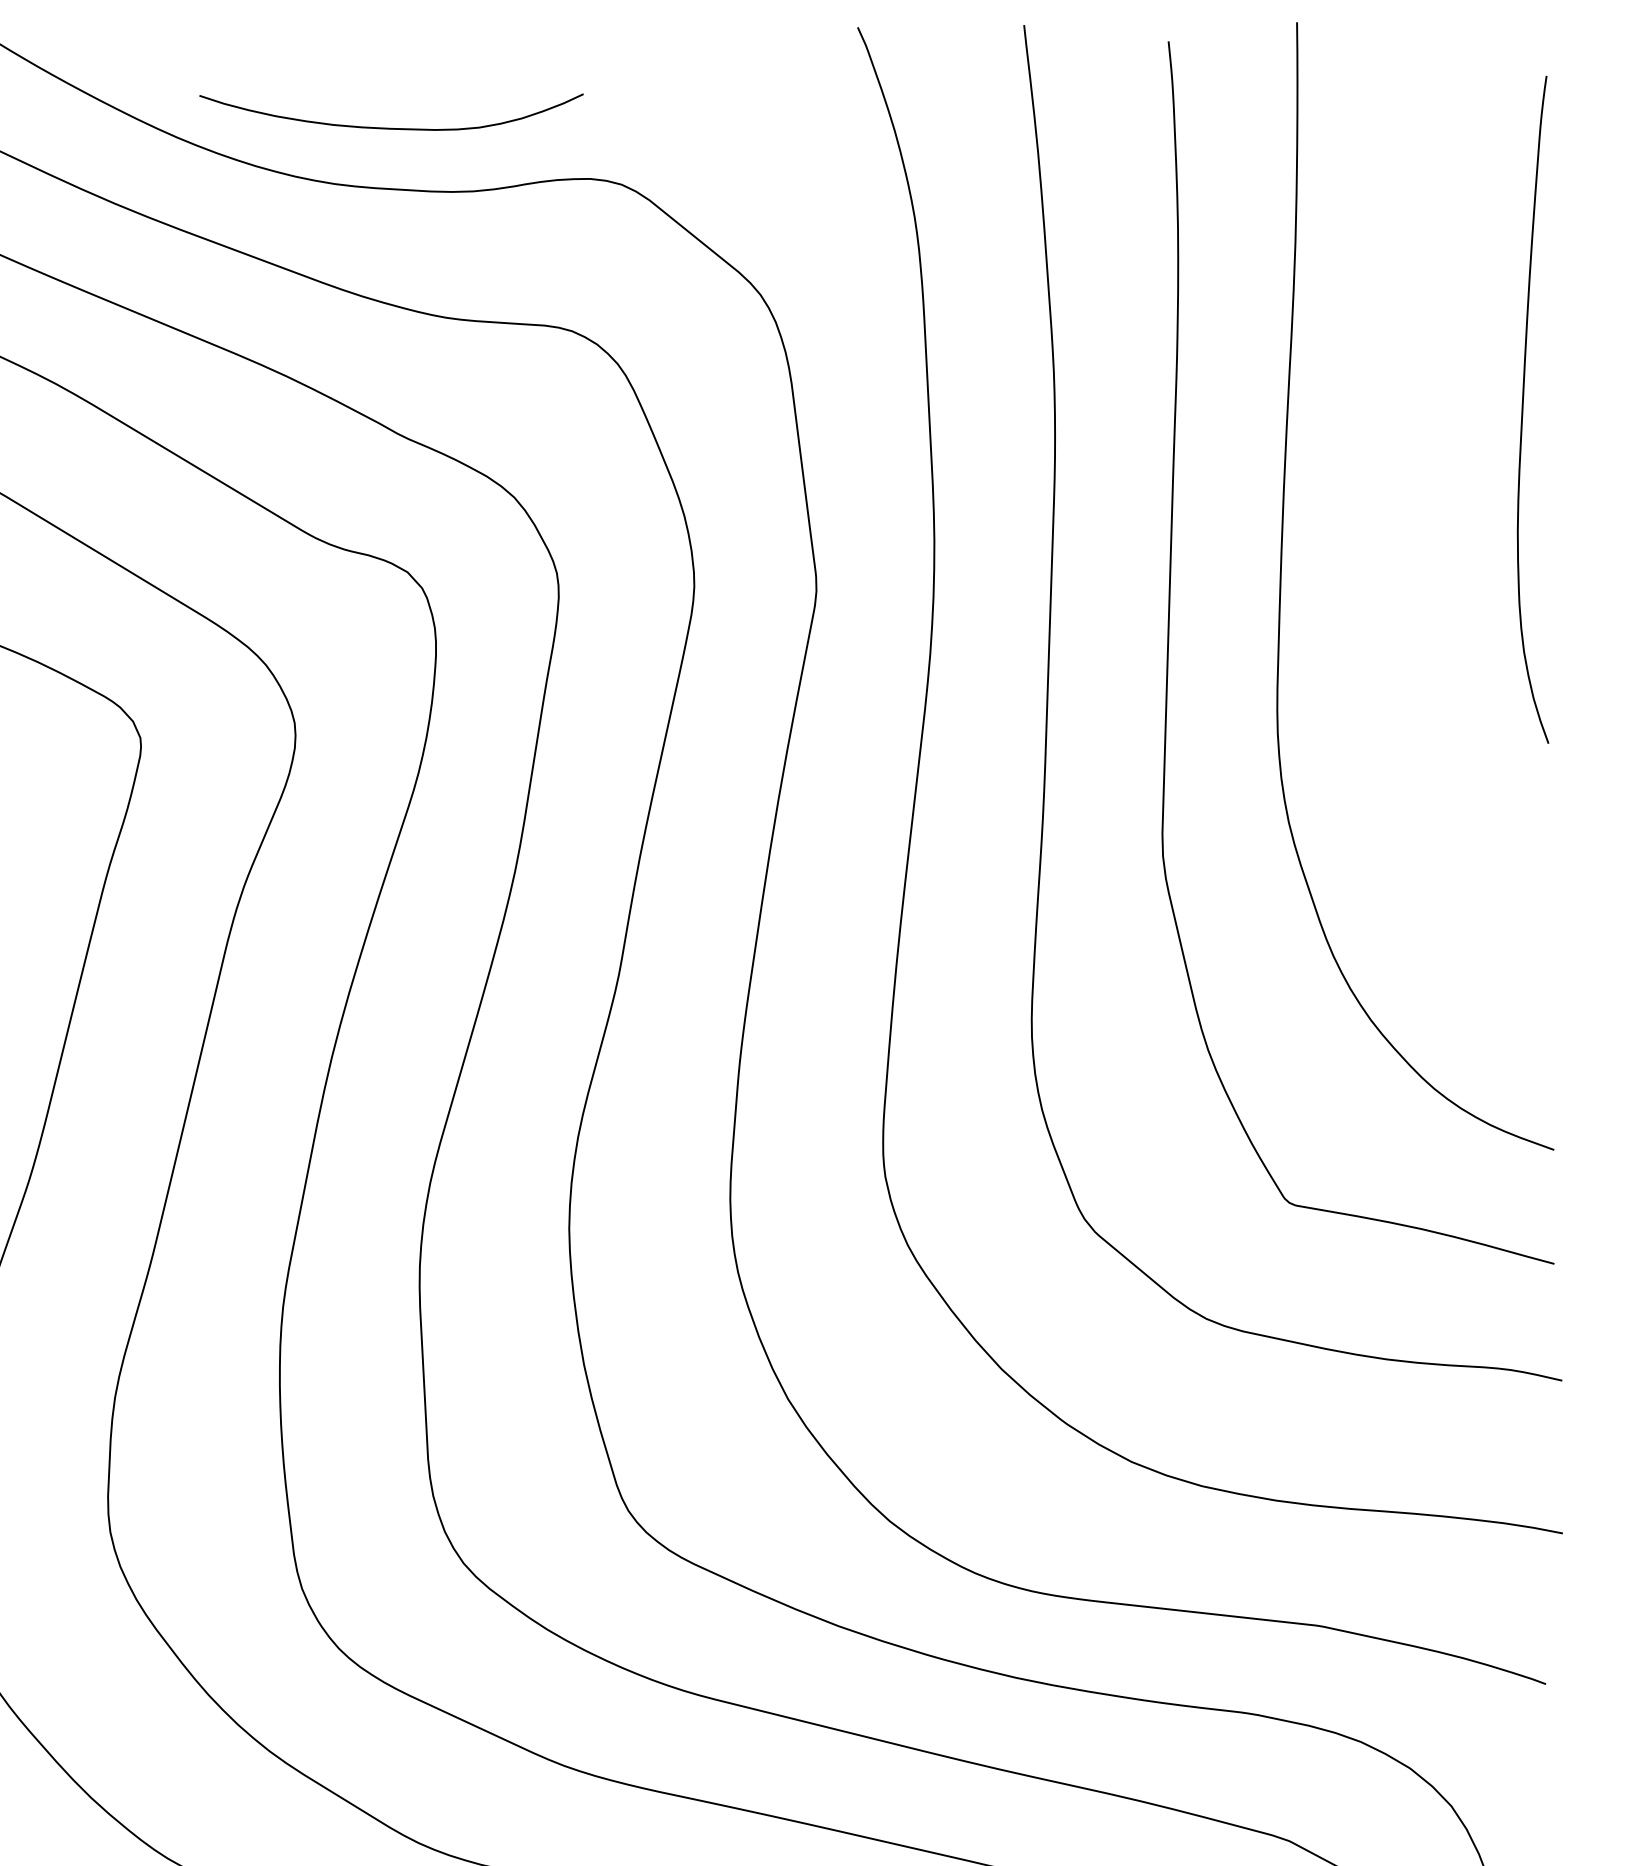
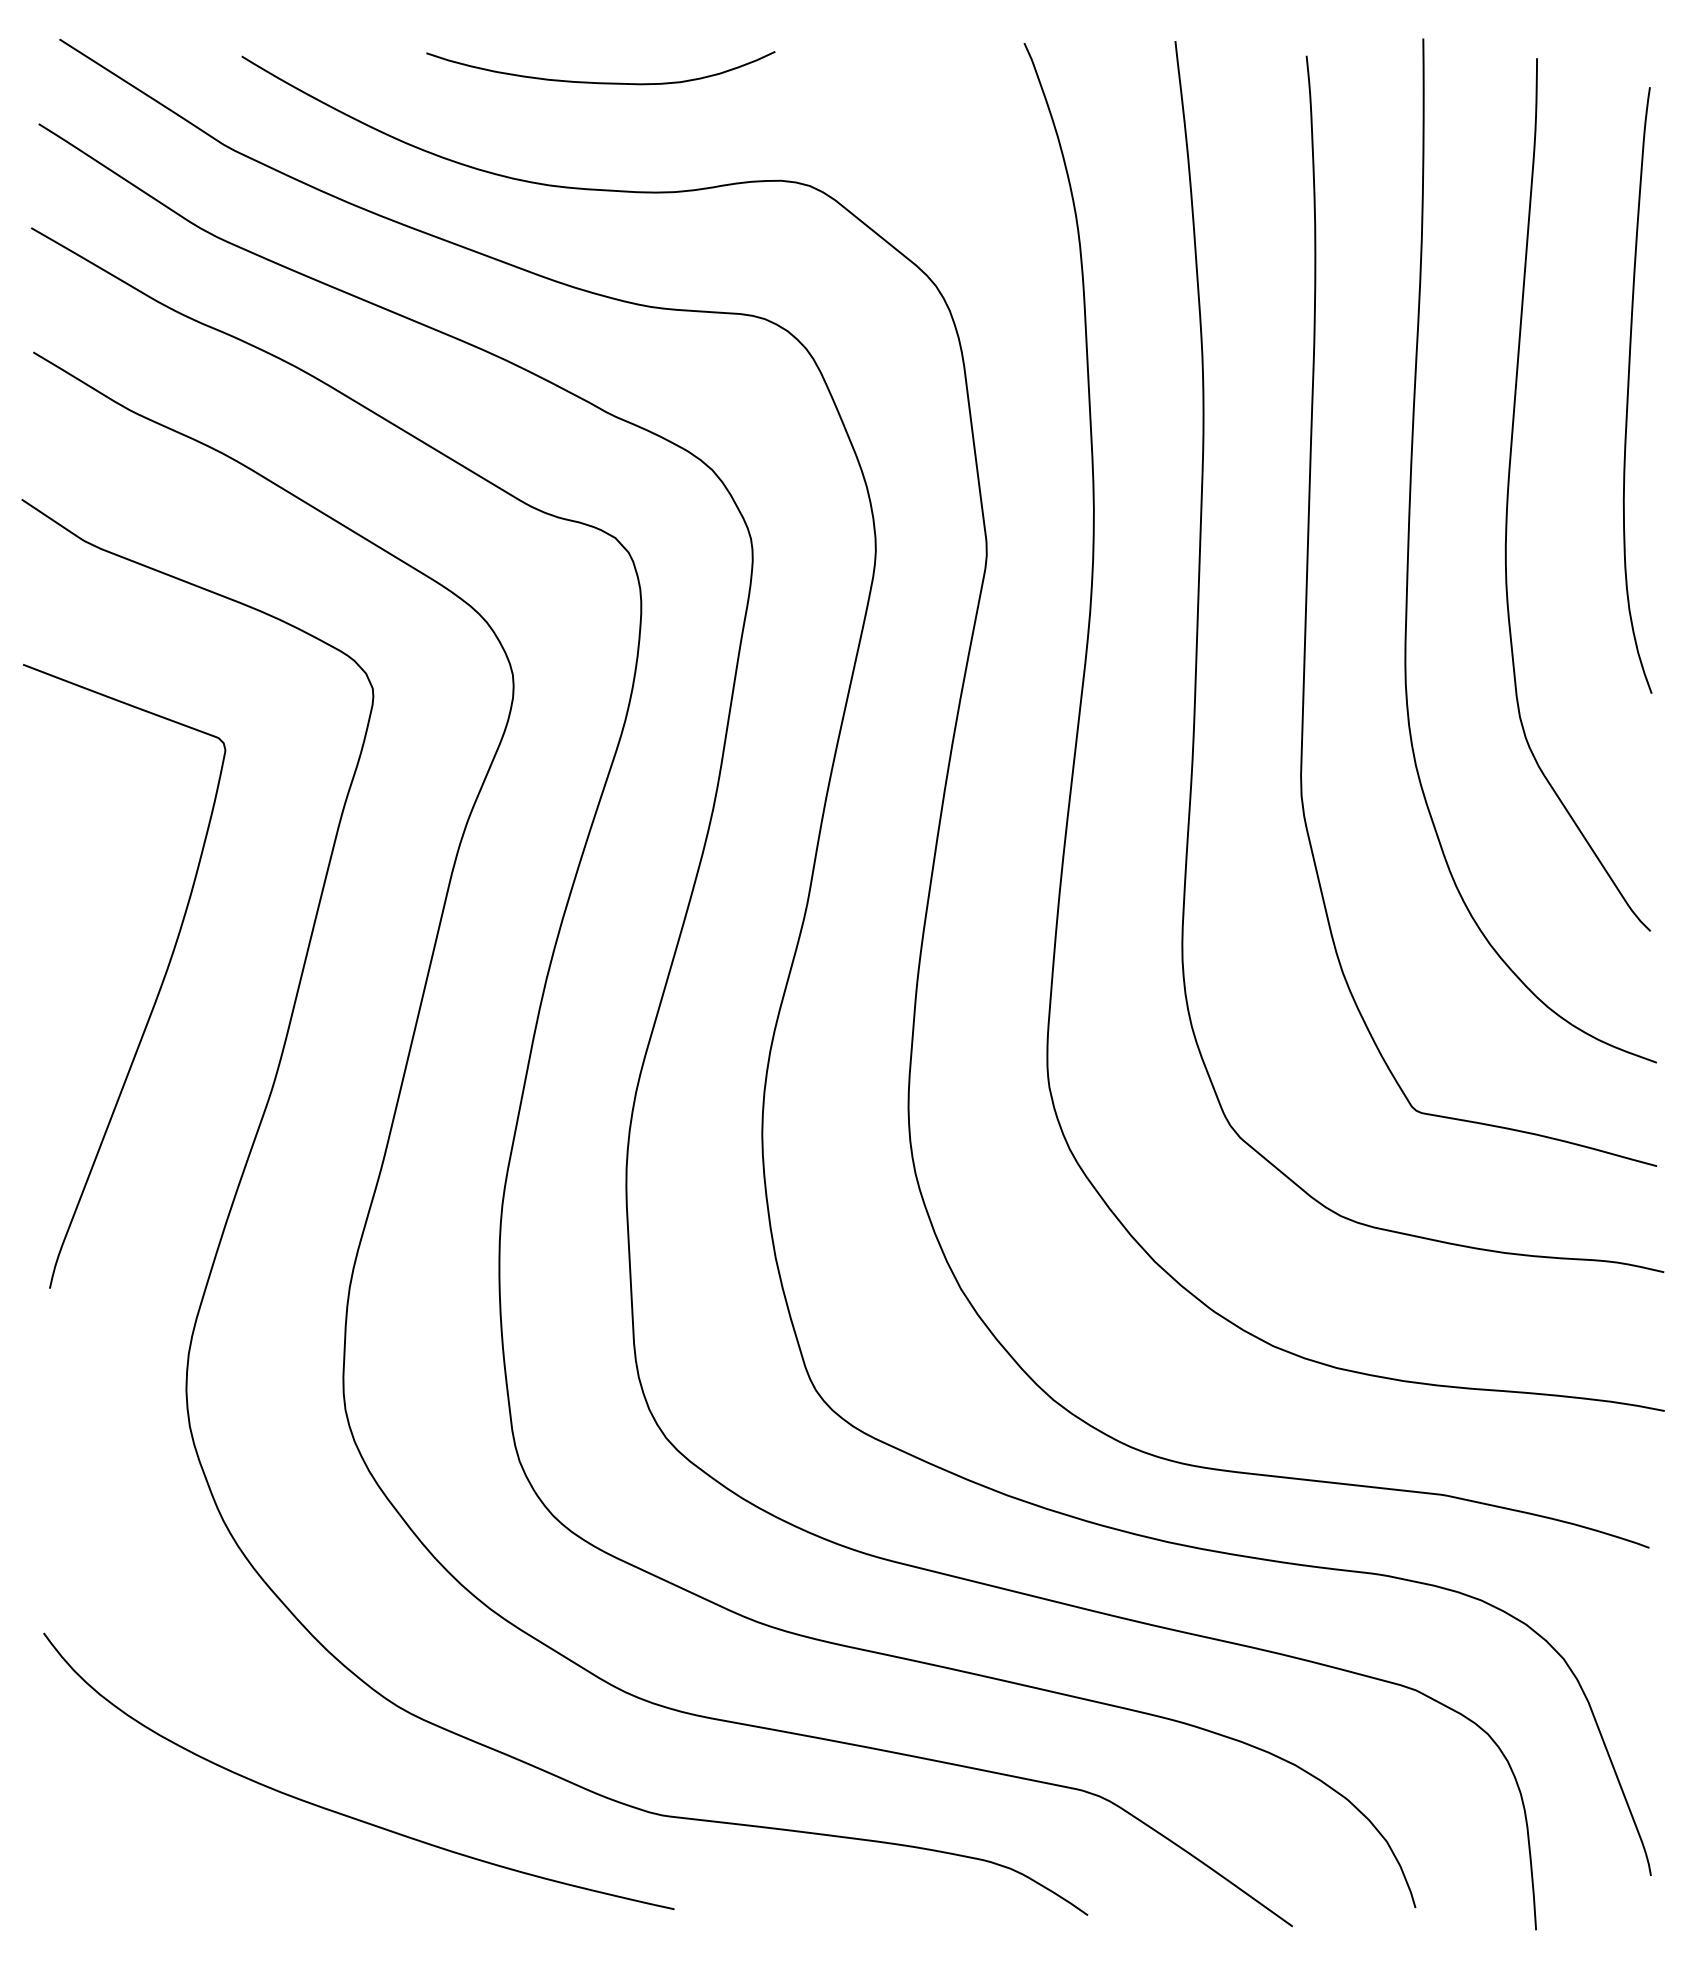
curve: (391, 127) -> (600, 82), moved
curve: (1391, 517) -> (1509, 488), added

